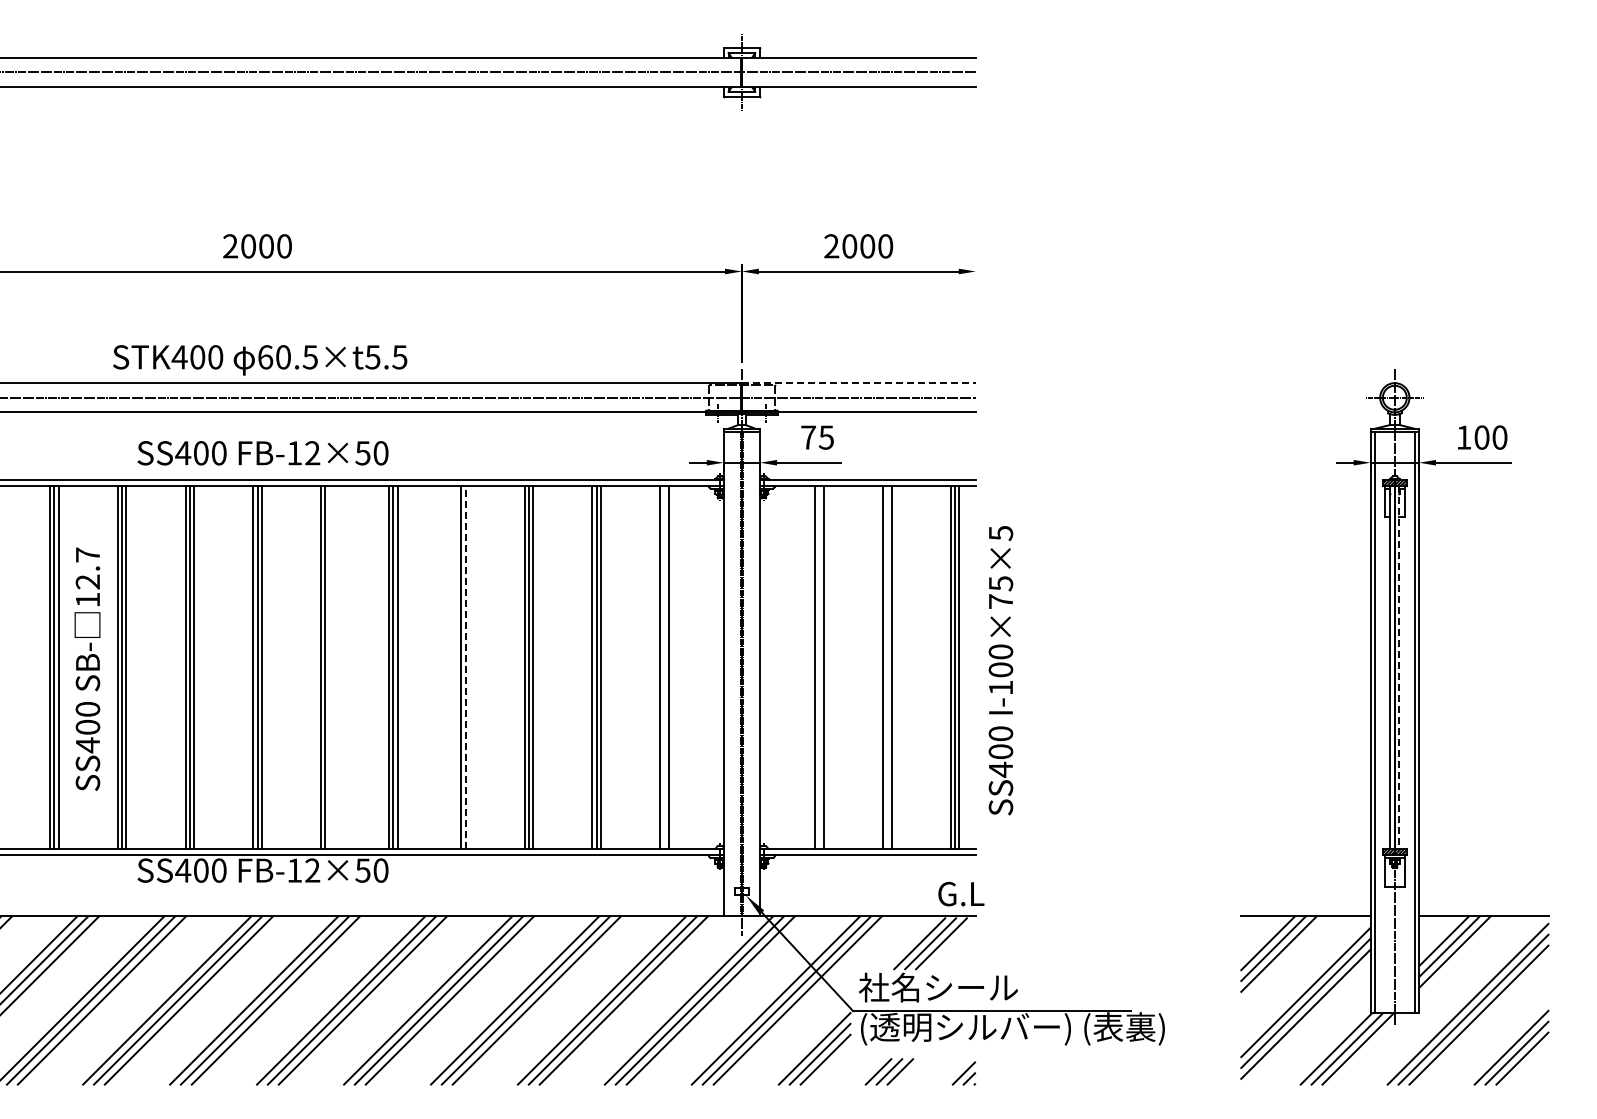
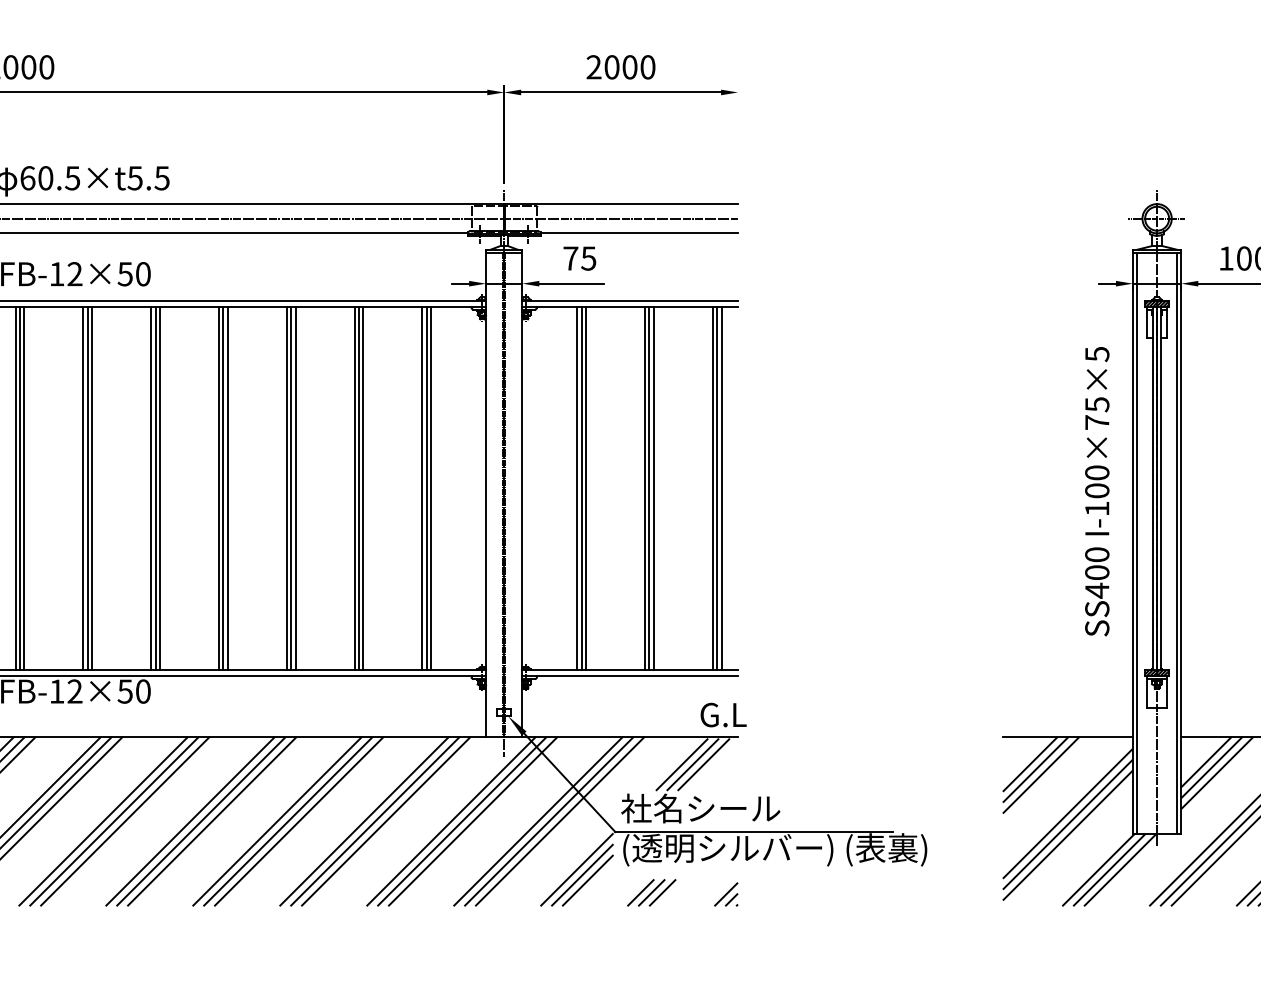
line: (859, 383) -> (621, 204), dashed -> solid
line: (329, 667) -> (91, 488), added
line: (456, 667) -> (218, 488), added
line: (465, 667) -> (227, 488), dashed -> solid
line: (664, 667) -> (426, 488), added
line: (819, 667) -> (581, 488), added
line: (887, 667) -> (649, 488), added
line: (1399, 667) -> (1161, 488), dashed -> solid
text: (1000, 670) -> (1096, 491), moved

